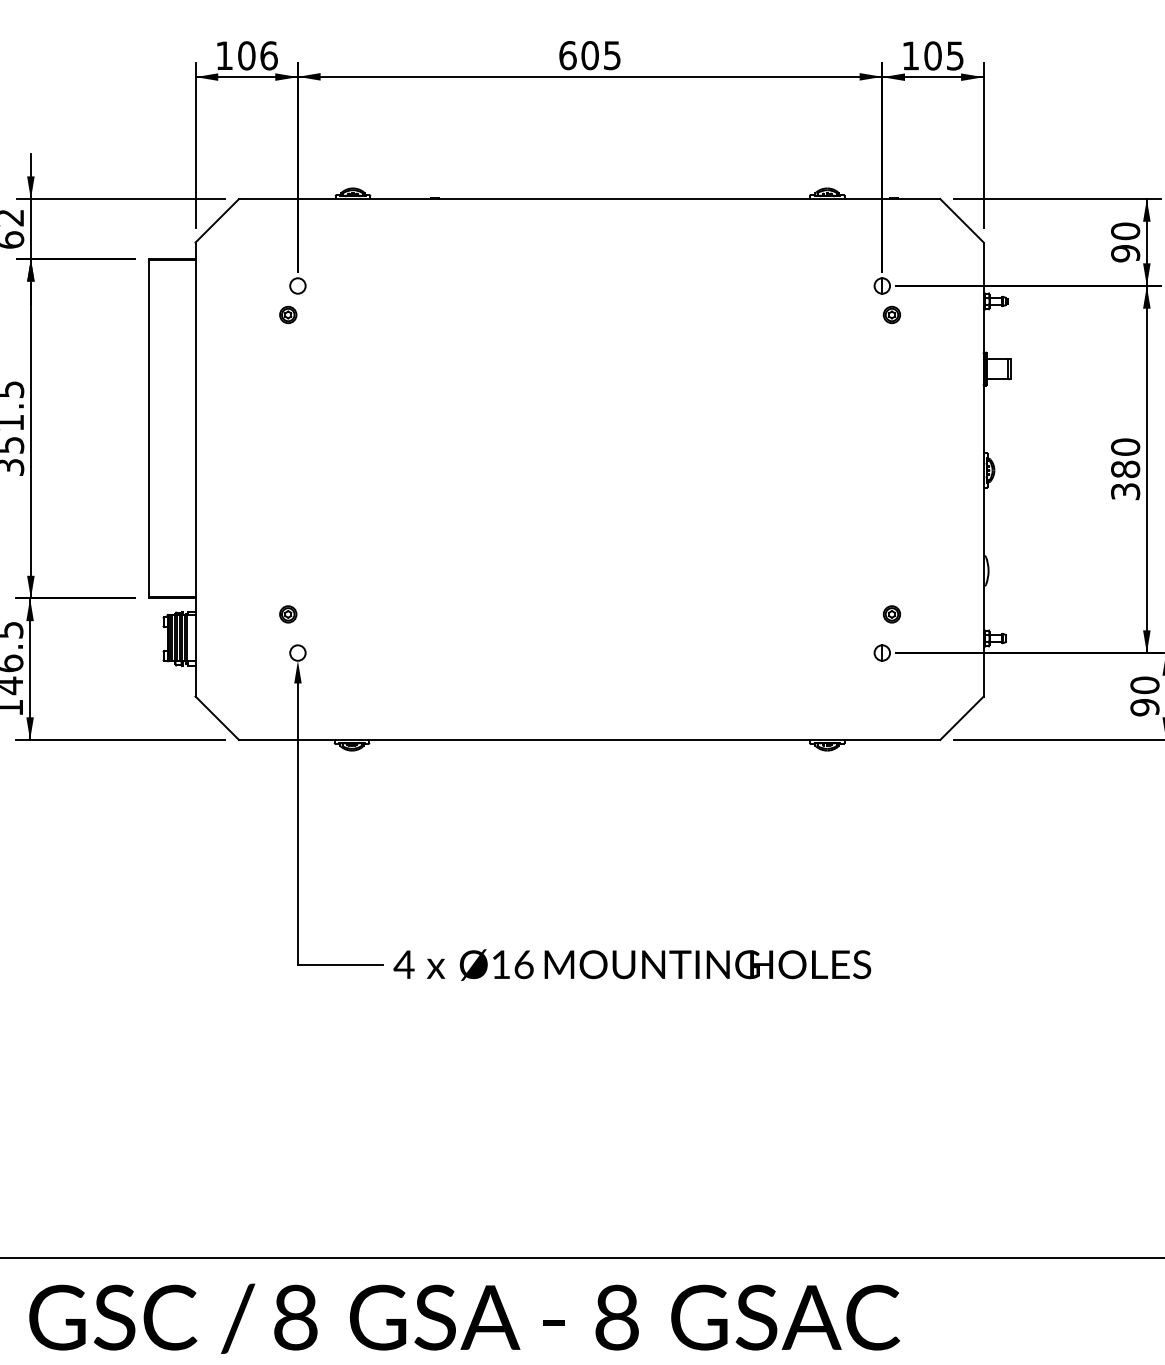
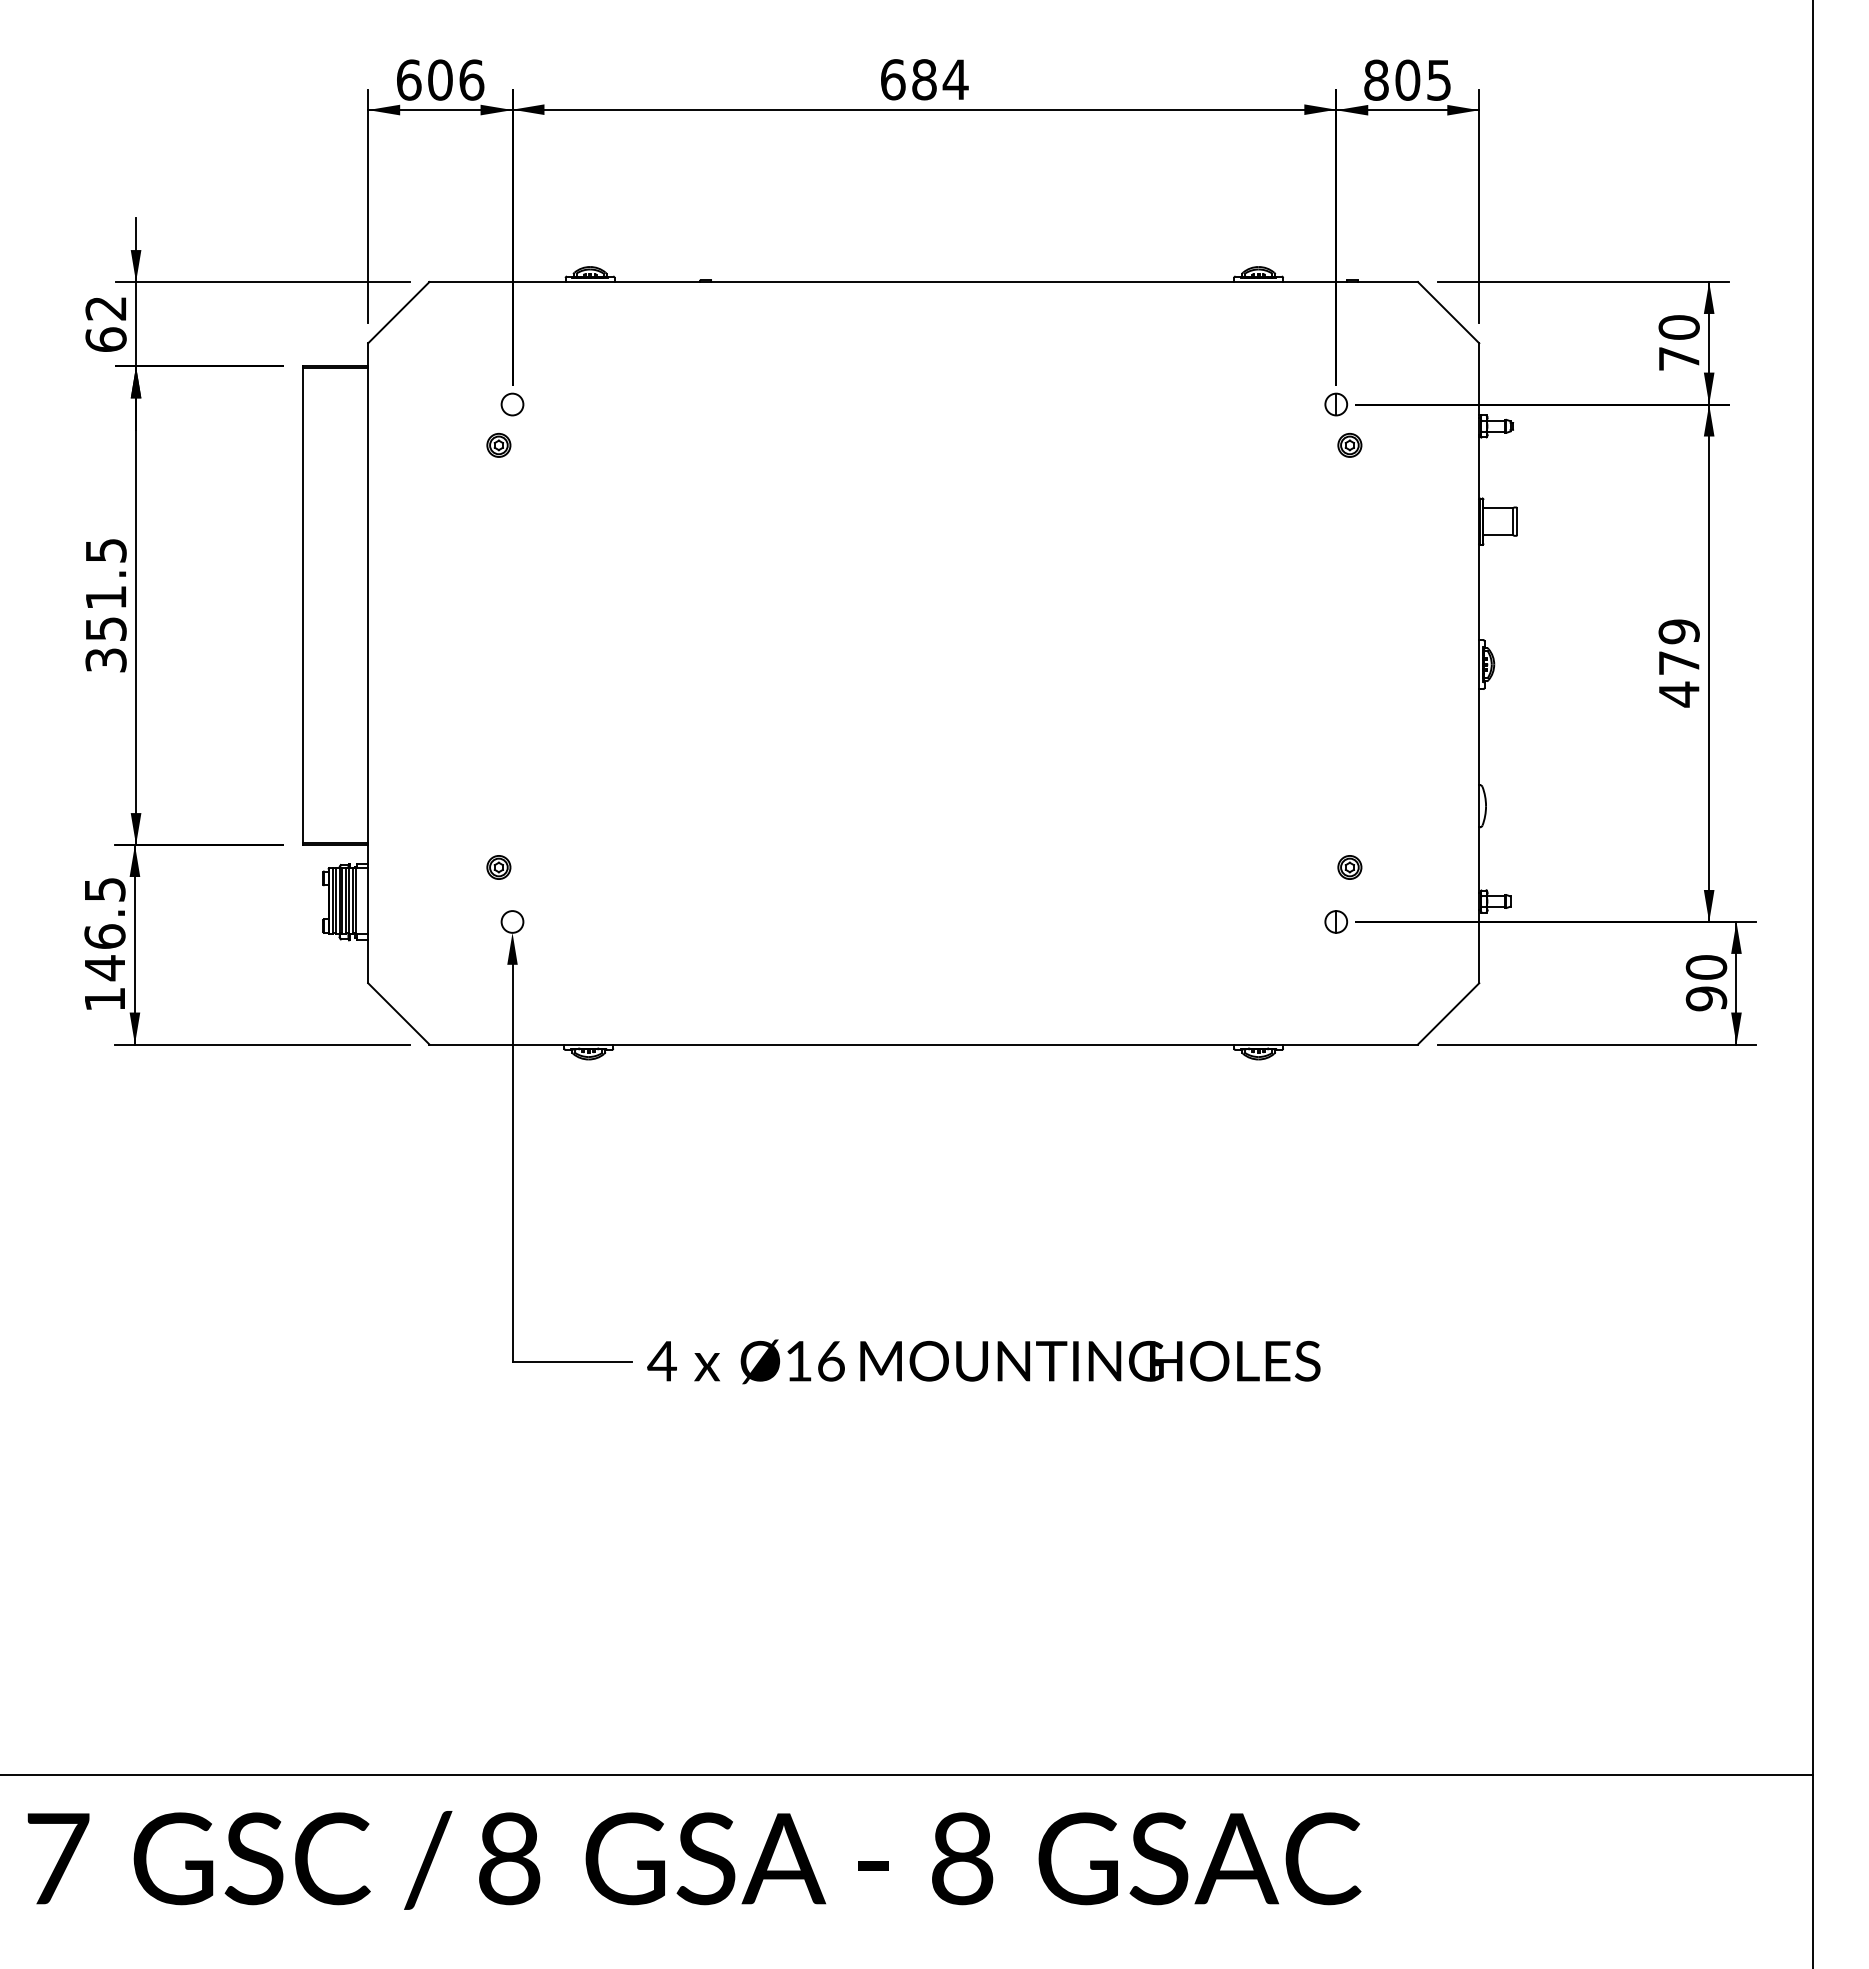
text: (224, 55) -> (409, 79), 106 -> 606
text: (601, 55) -> (940, 79), 605 -> 684
text: (910, 55) -> (1376, 79), 105 -> 805
text: (1125, 253) -> (1678, 358), 90 -> 70
text: (1125, 469) -> (1678, 663), 380 -> 479

